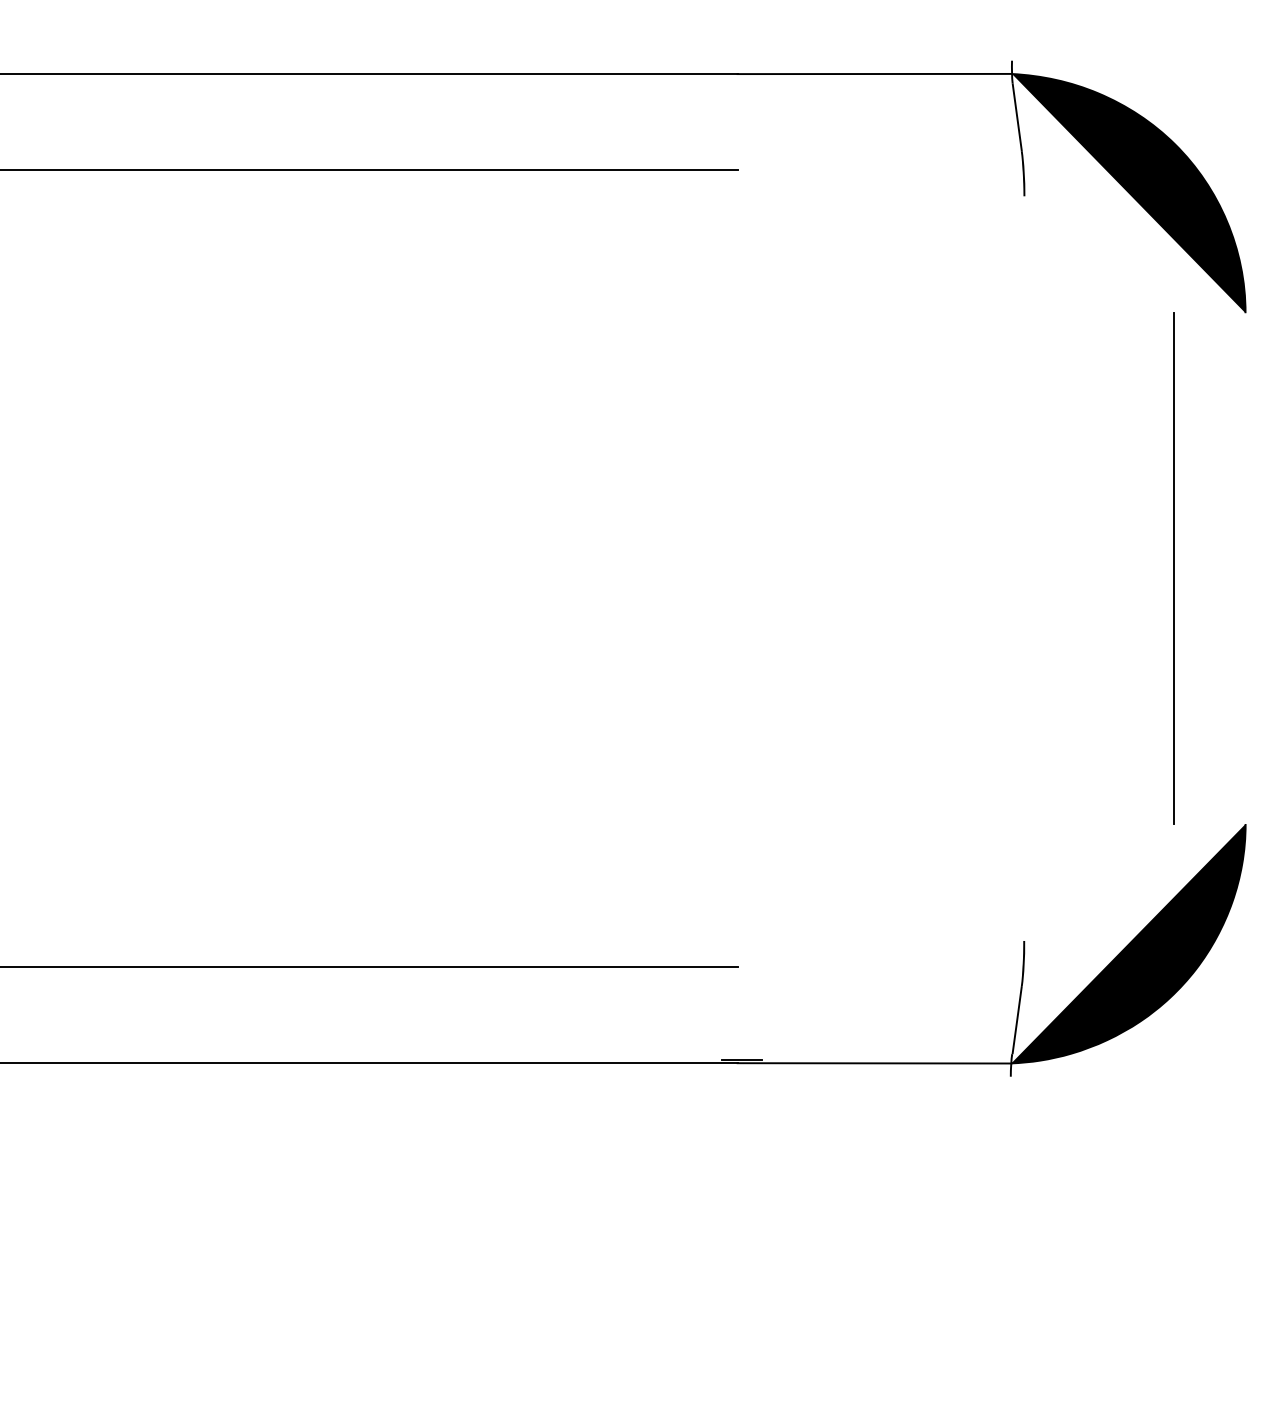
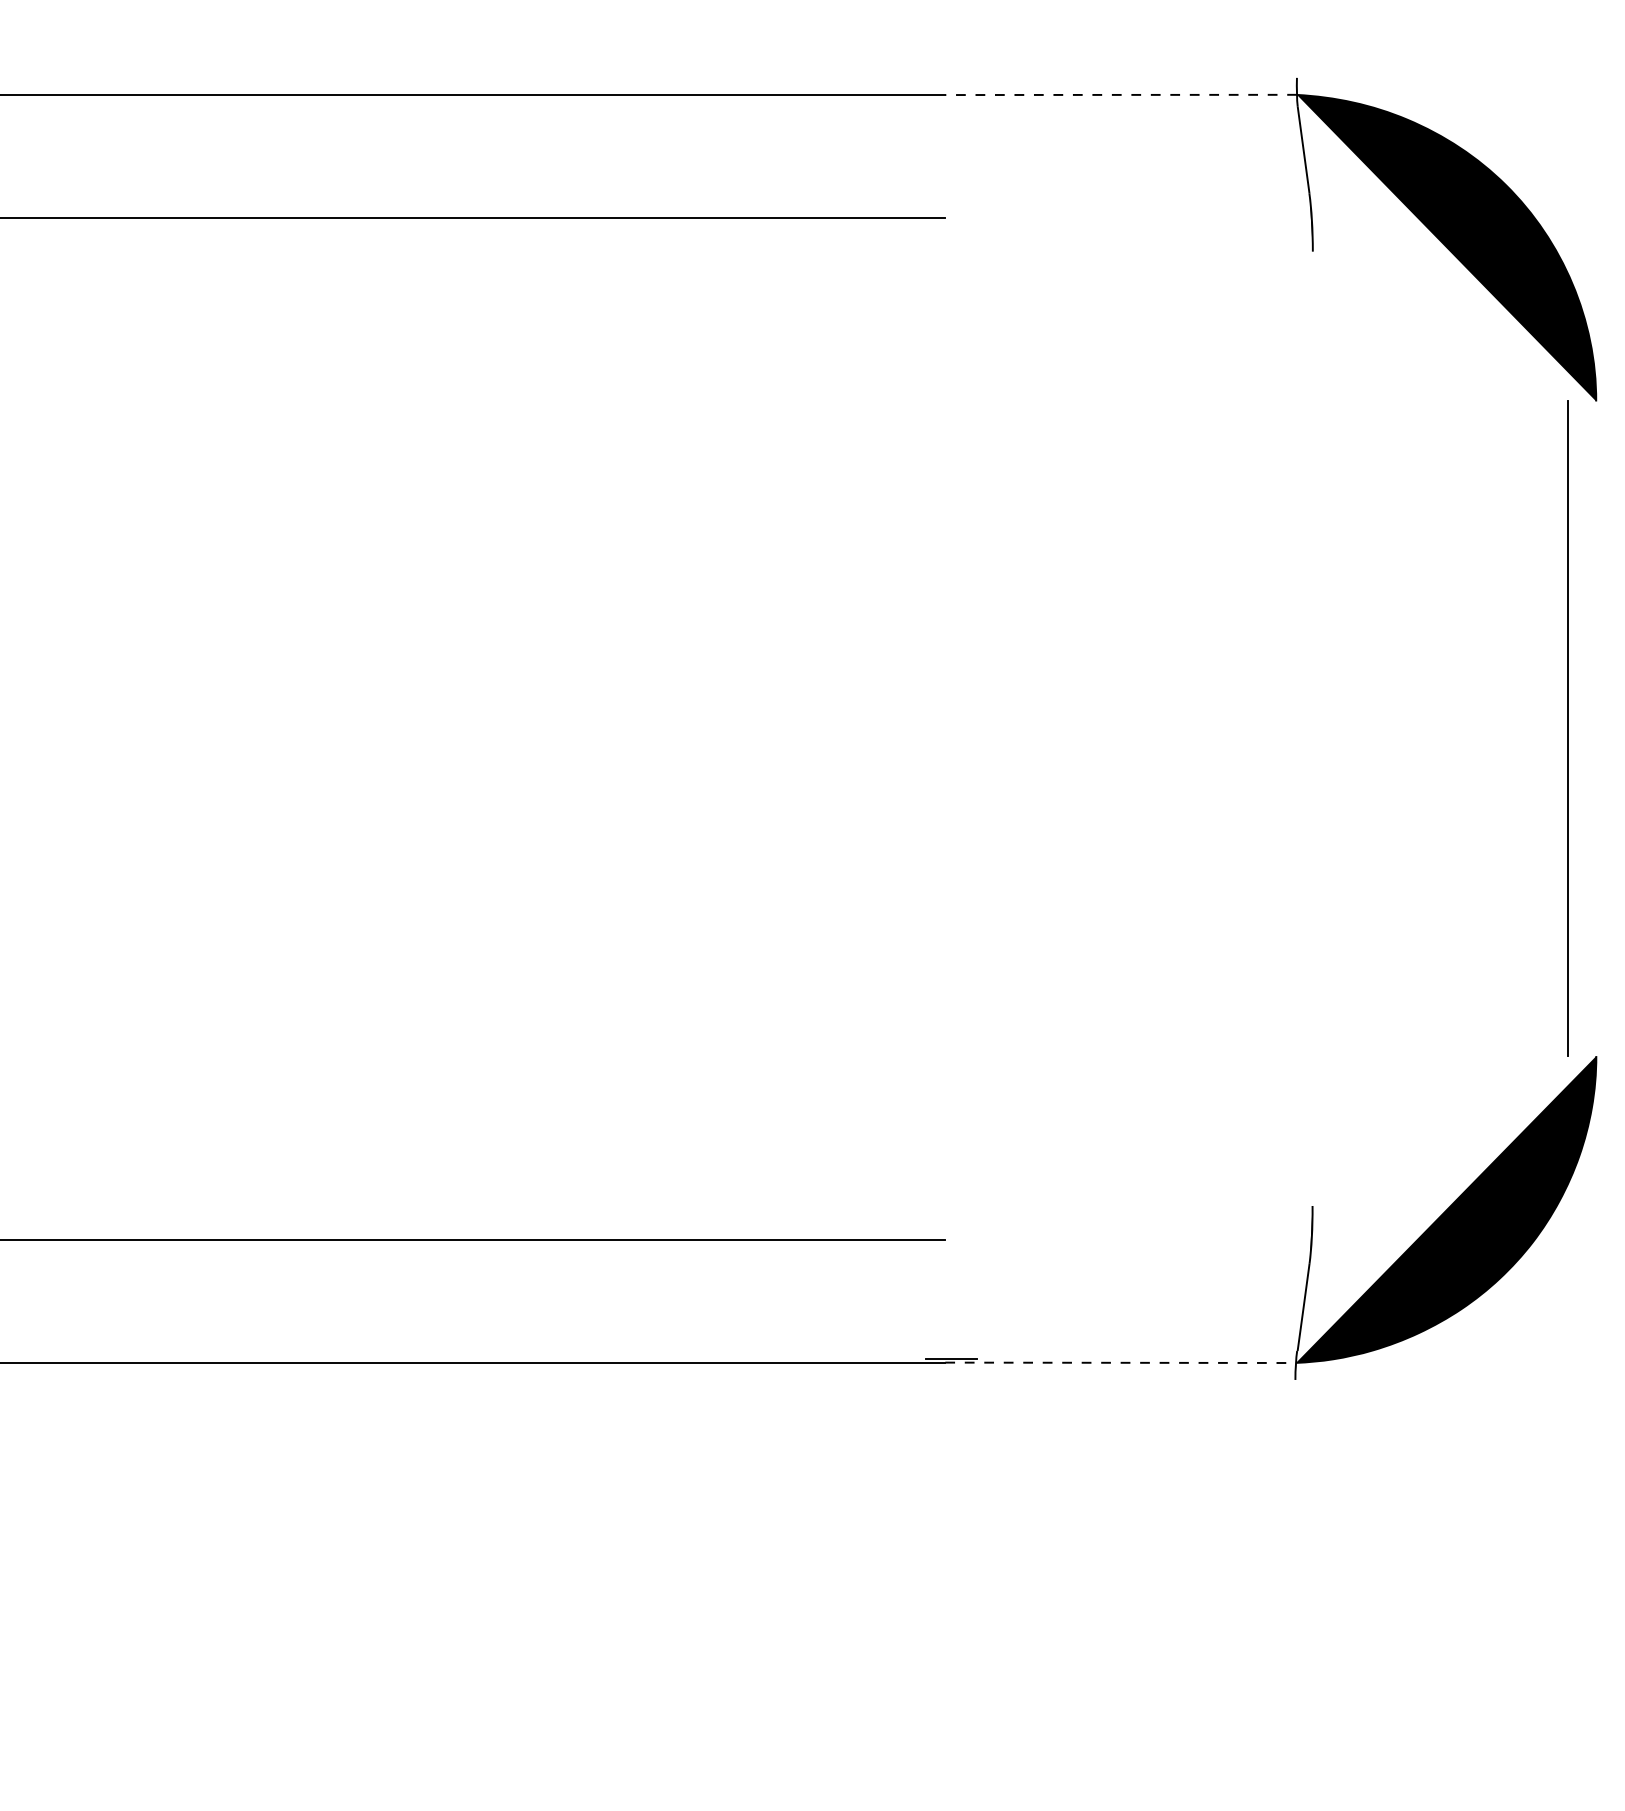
line: (875, 73) -> (1121, 94), solid -> dashed
line: (1173, 568) -> (1567, 728), moved
line: (875, 1063) -> (1121, 1362), solid -> dashed

